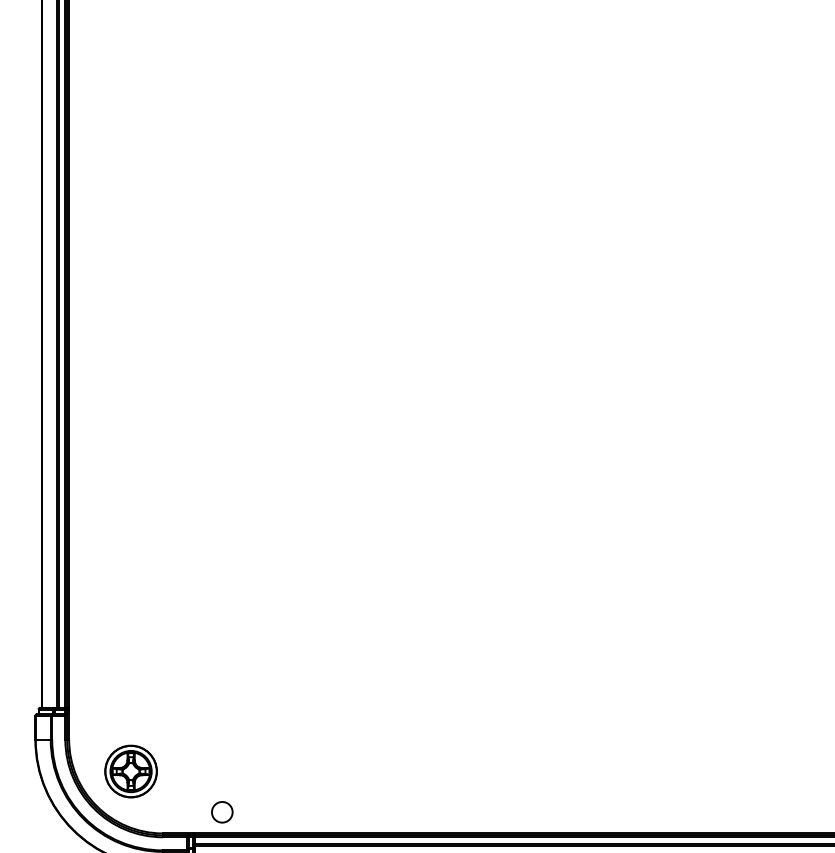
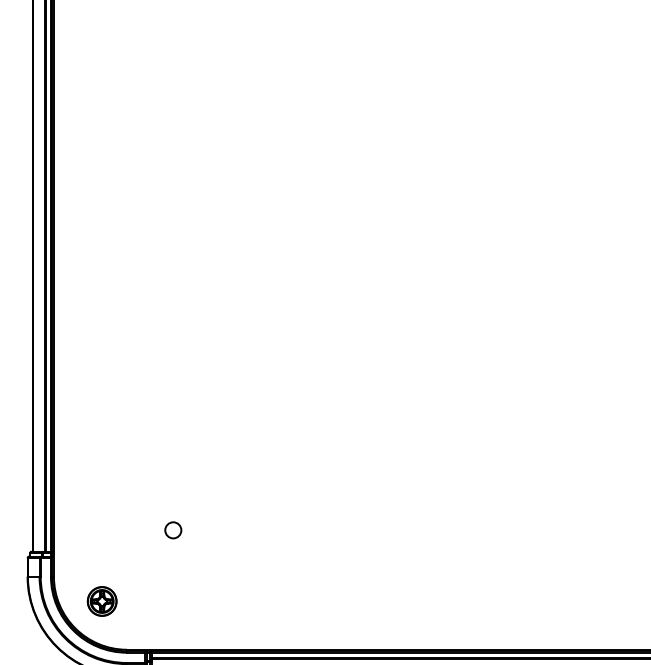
part: (130, 771) -> (101, 601), size x0.71
circle: (222, 812) -> (173, 530), moved

